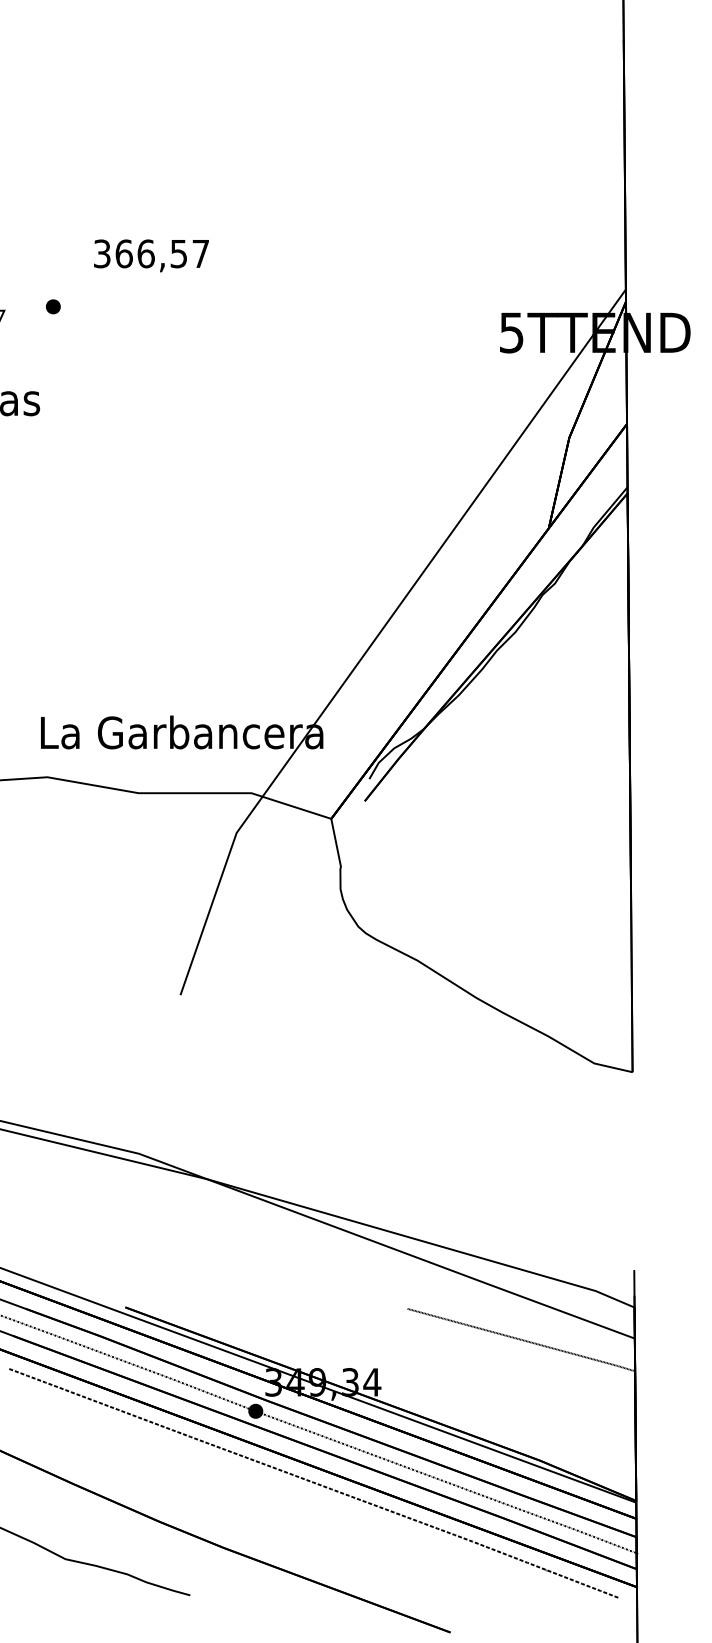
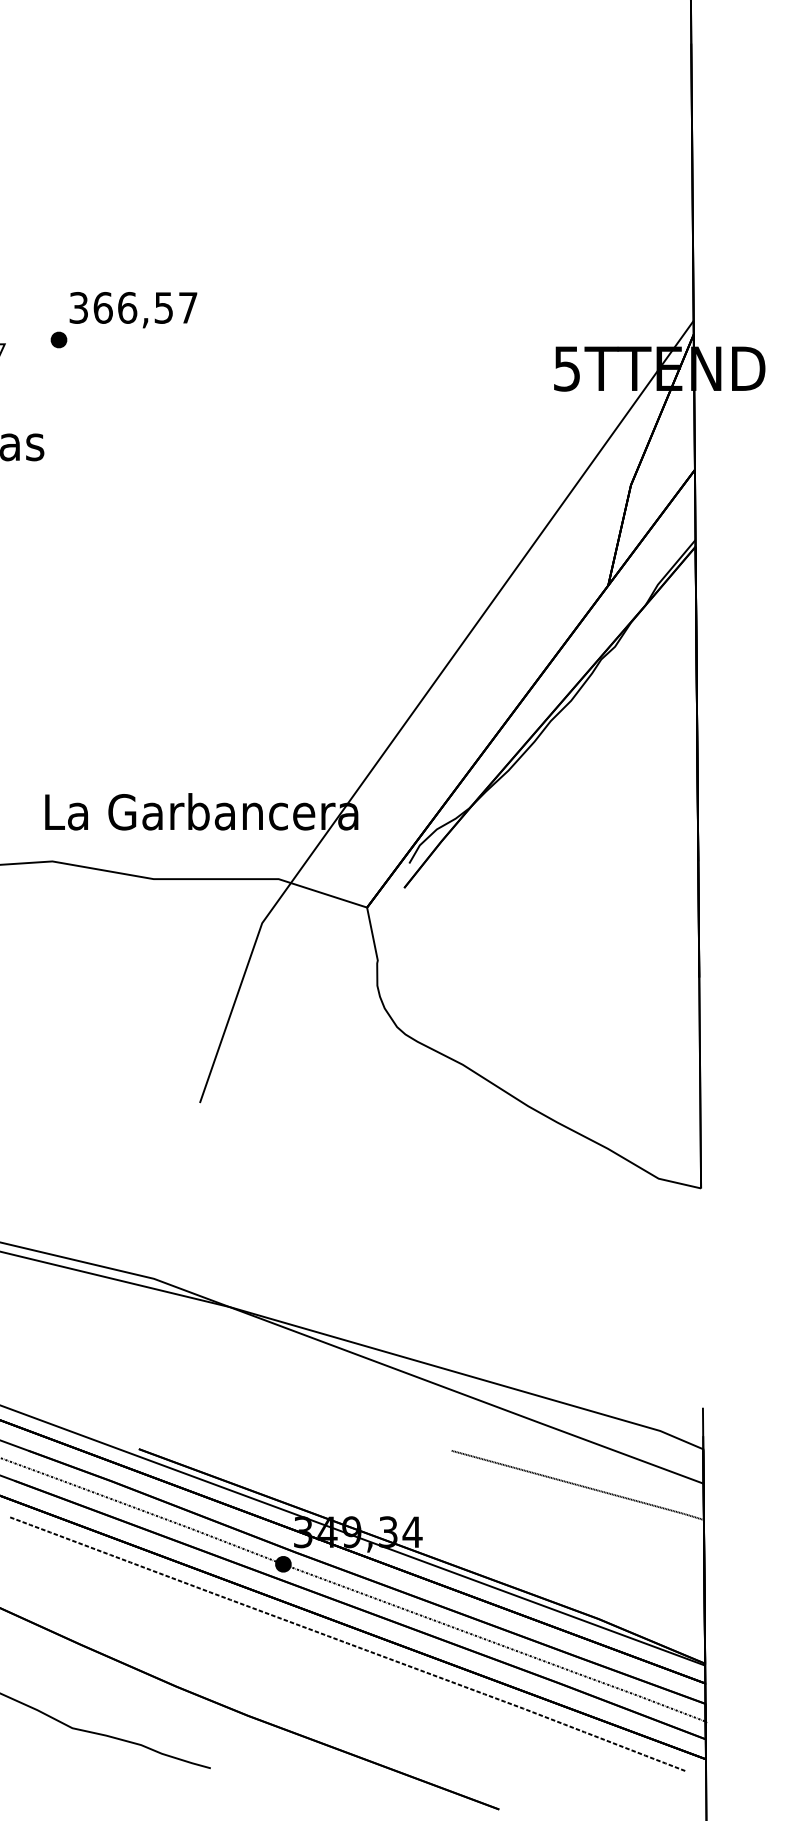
text: (151, 255) -> (133, 309), moved

